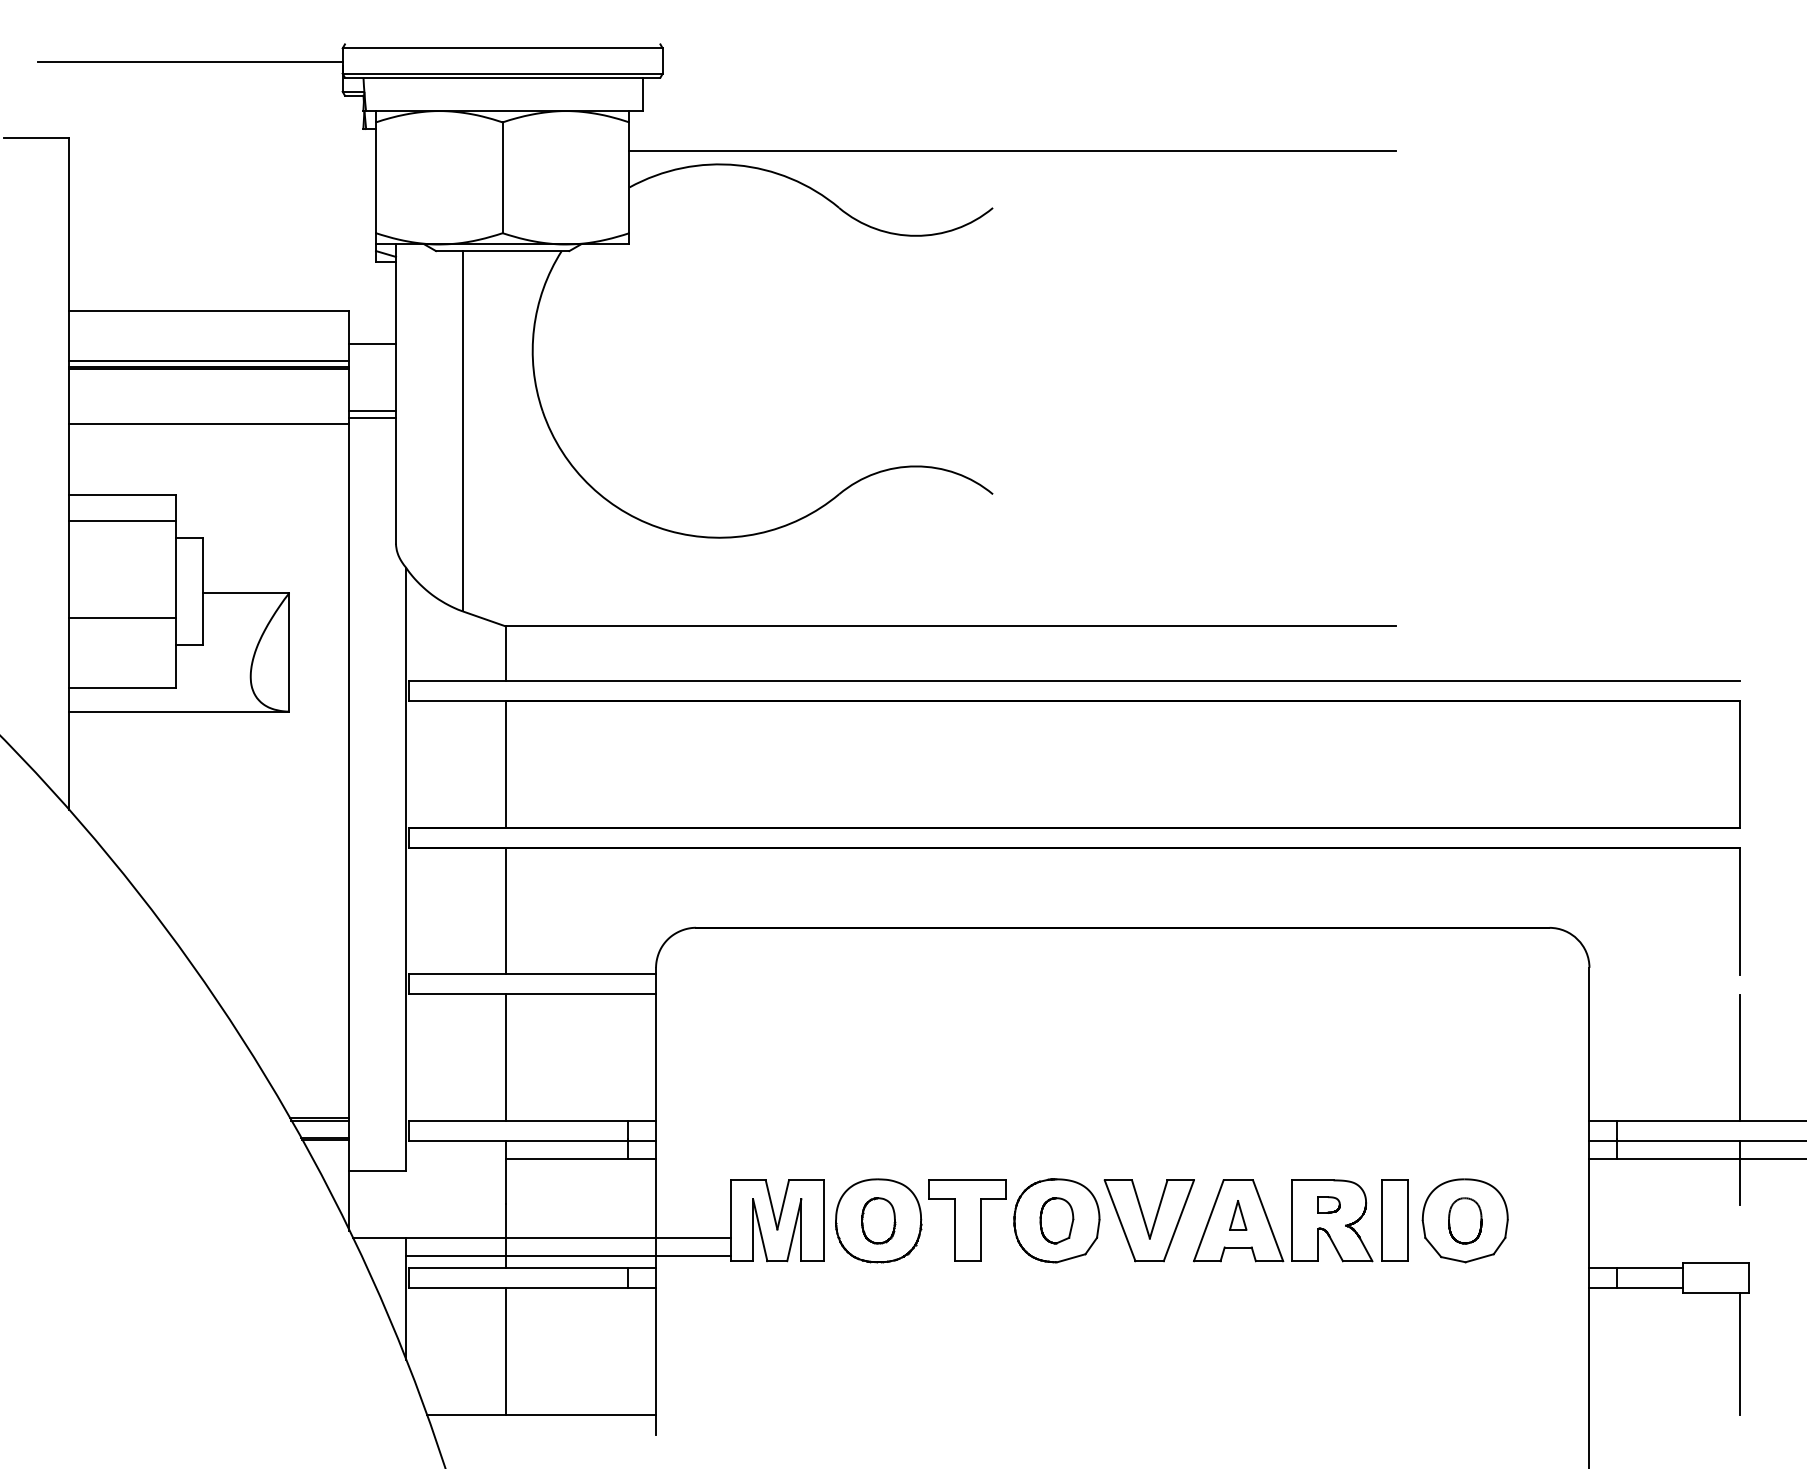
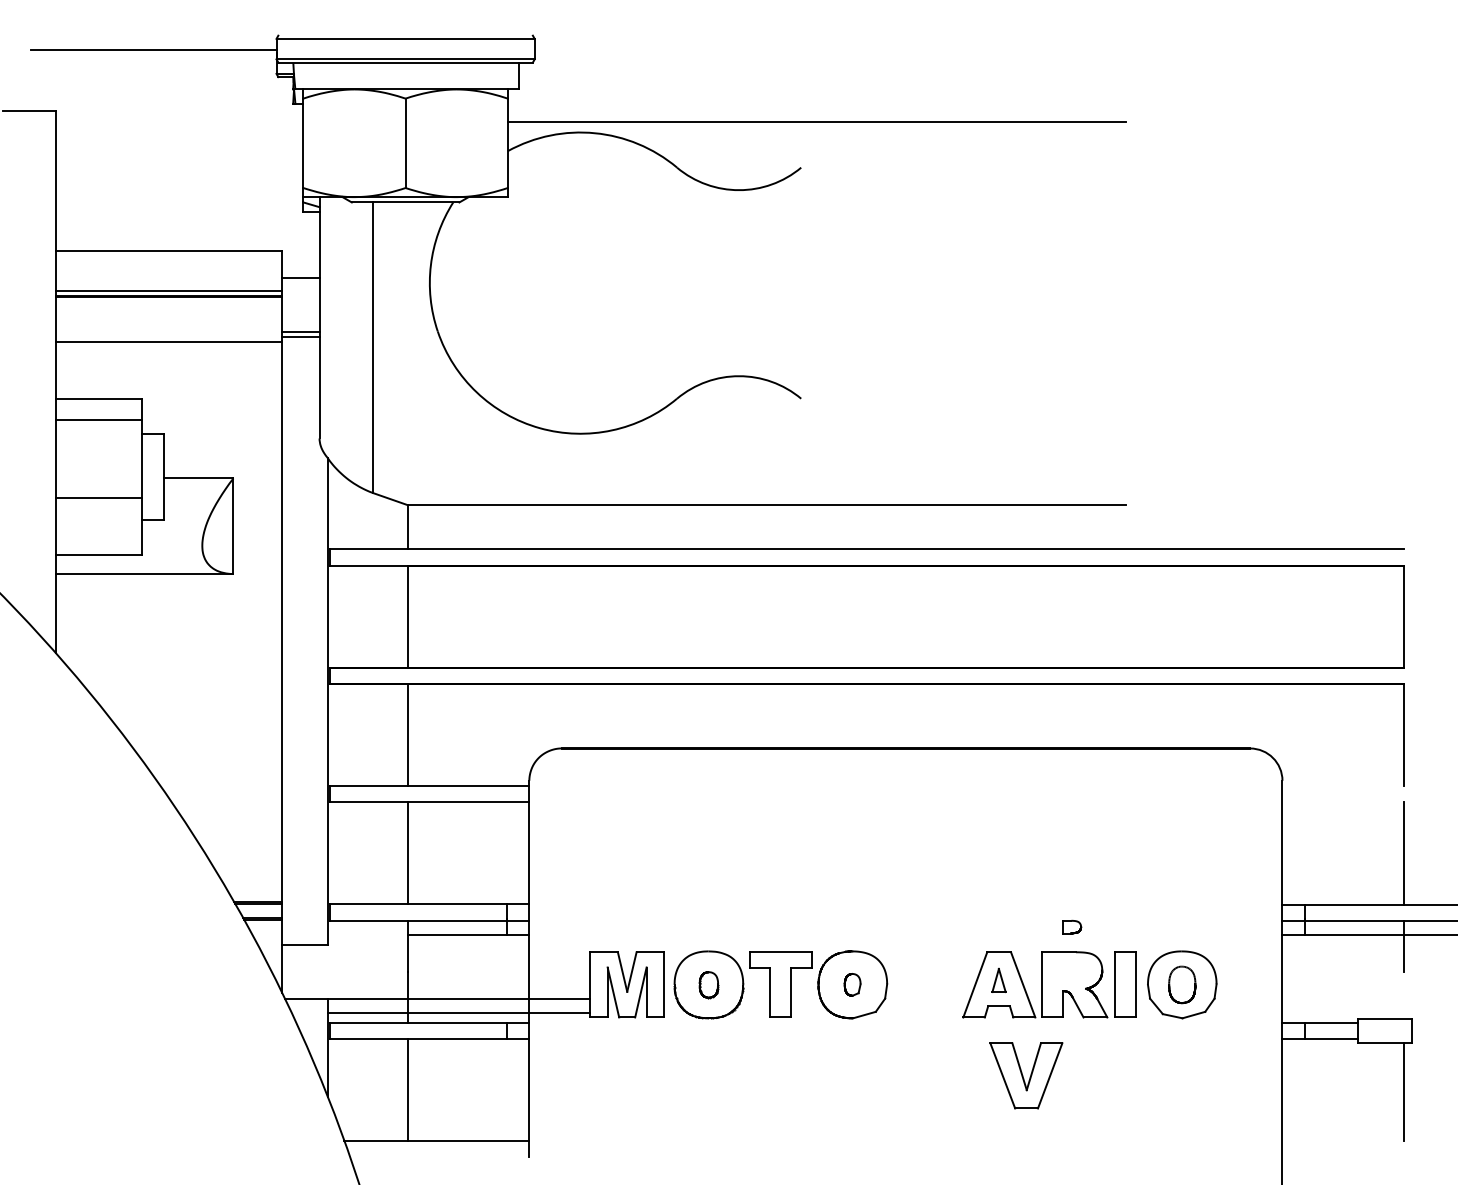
part: (1329, 1204) -> (1072, 926), moved
part: (878, 1220) -> (708, 984), size x0.7
part: (1056, 1220) -> (852, 984), size x0.6
part: (1149, 1220) -> (1026, 1075), moved

